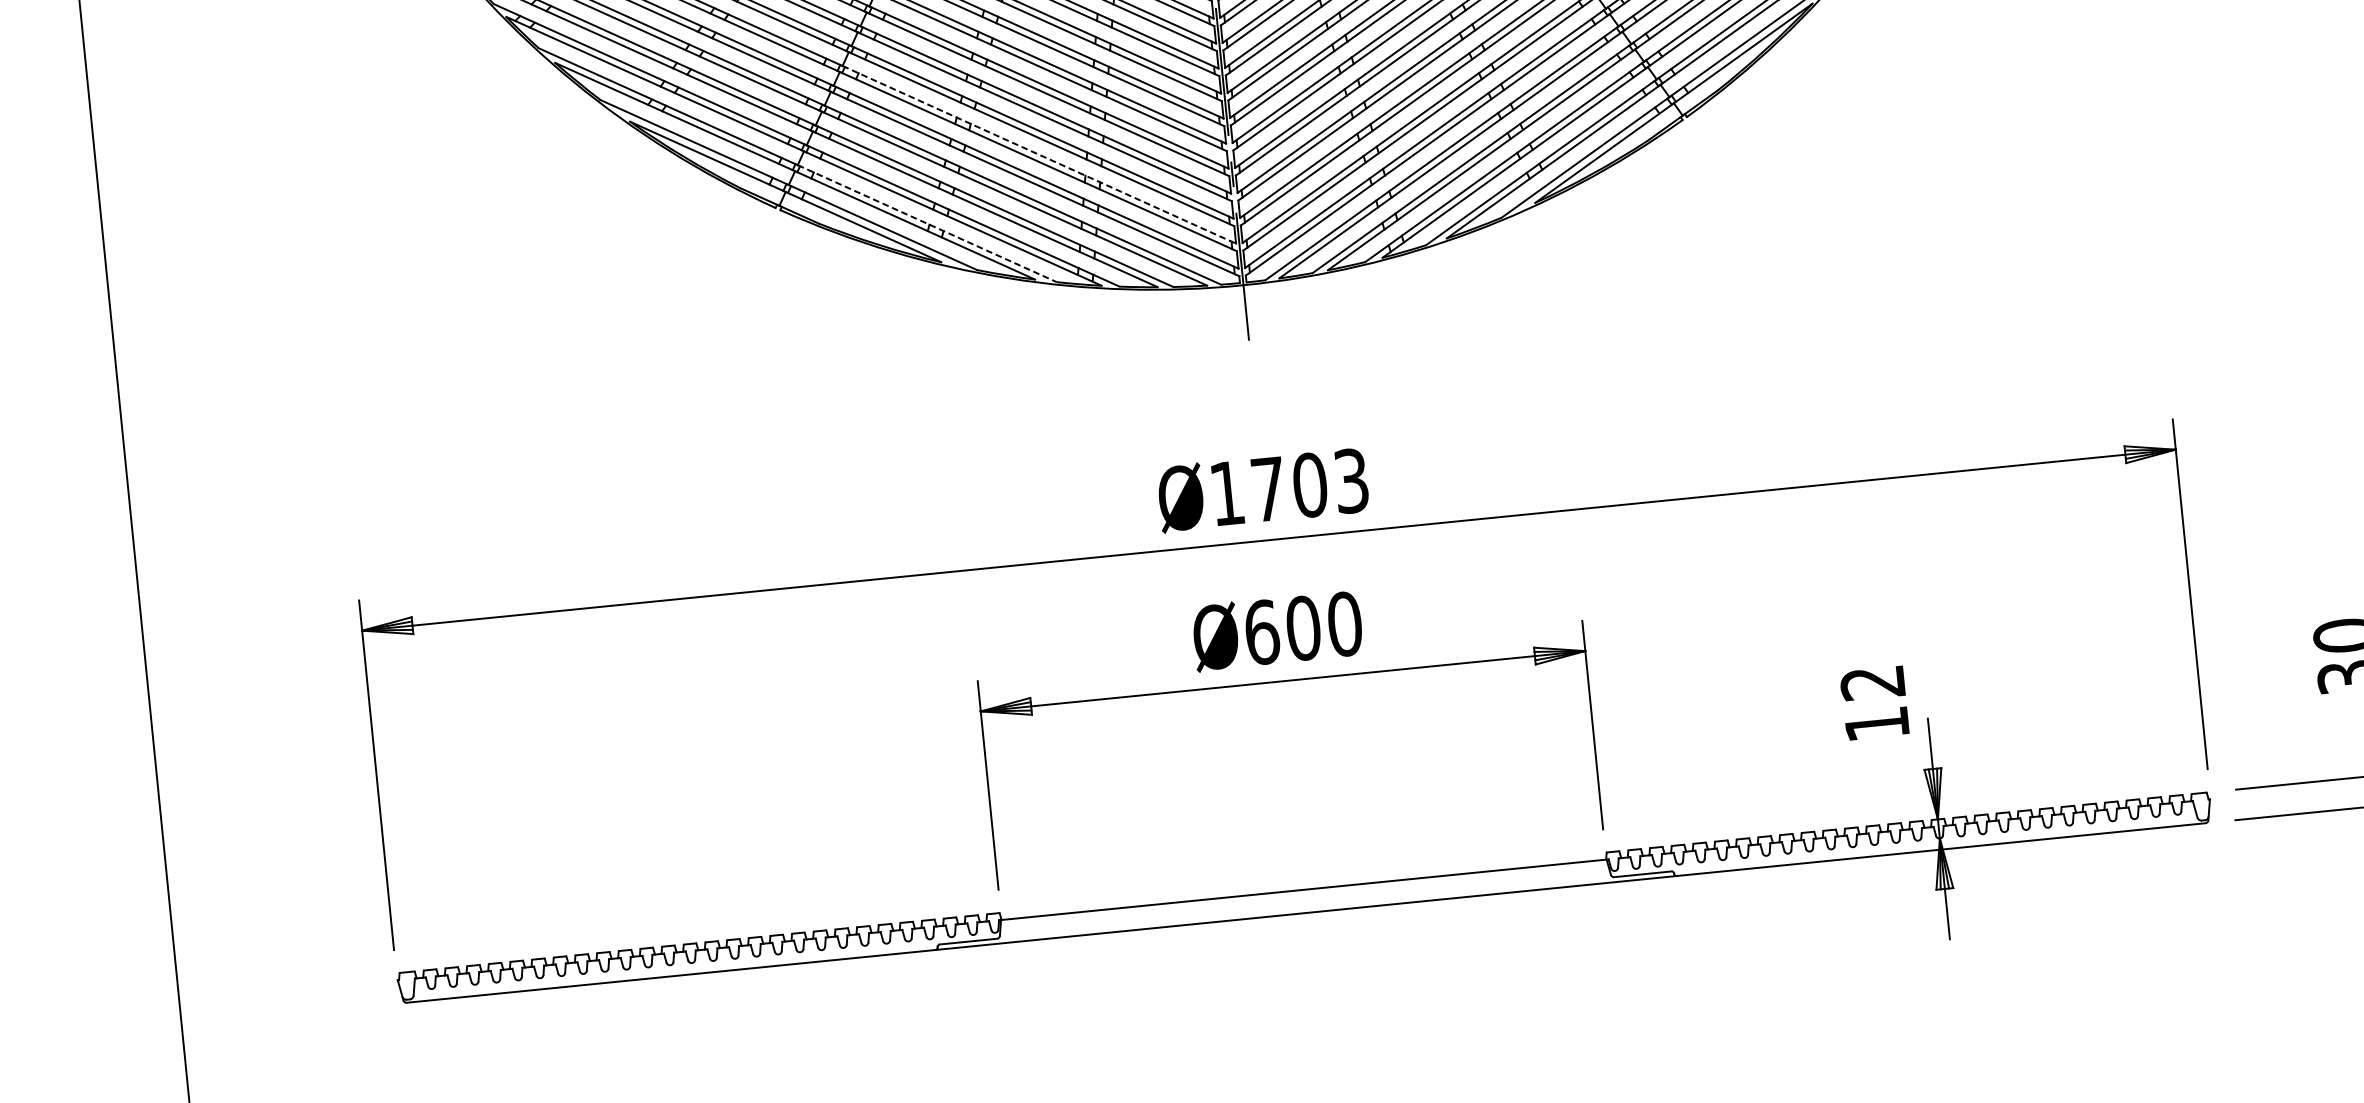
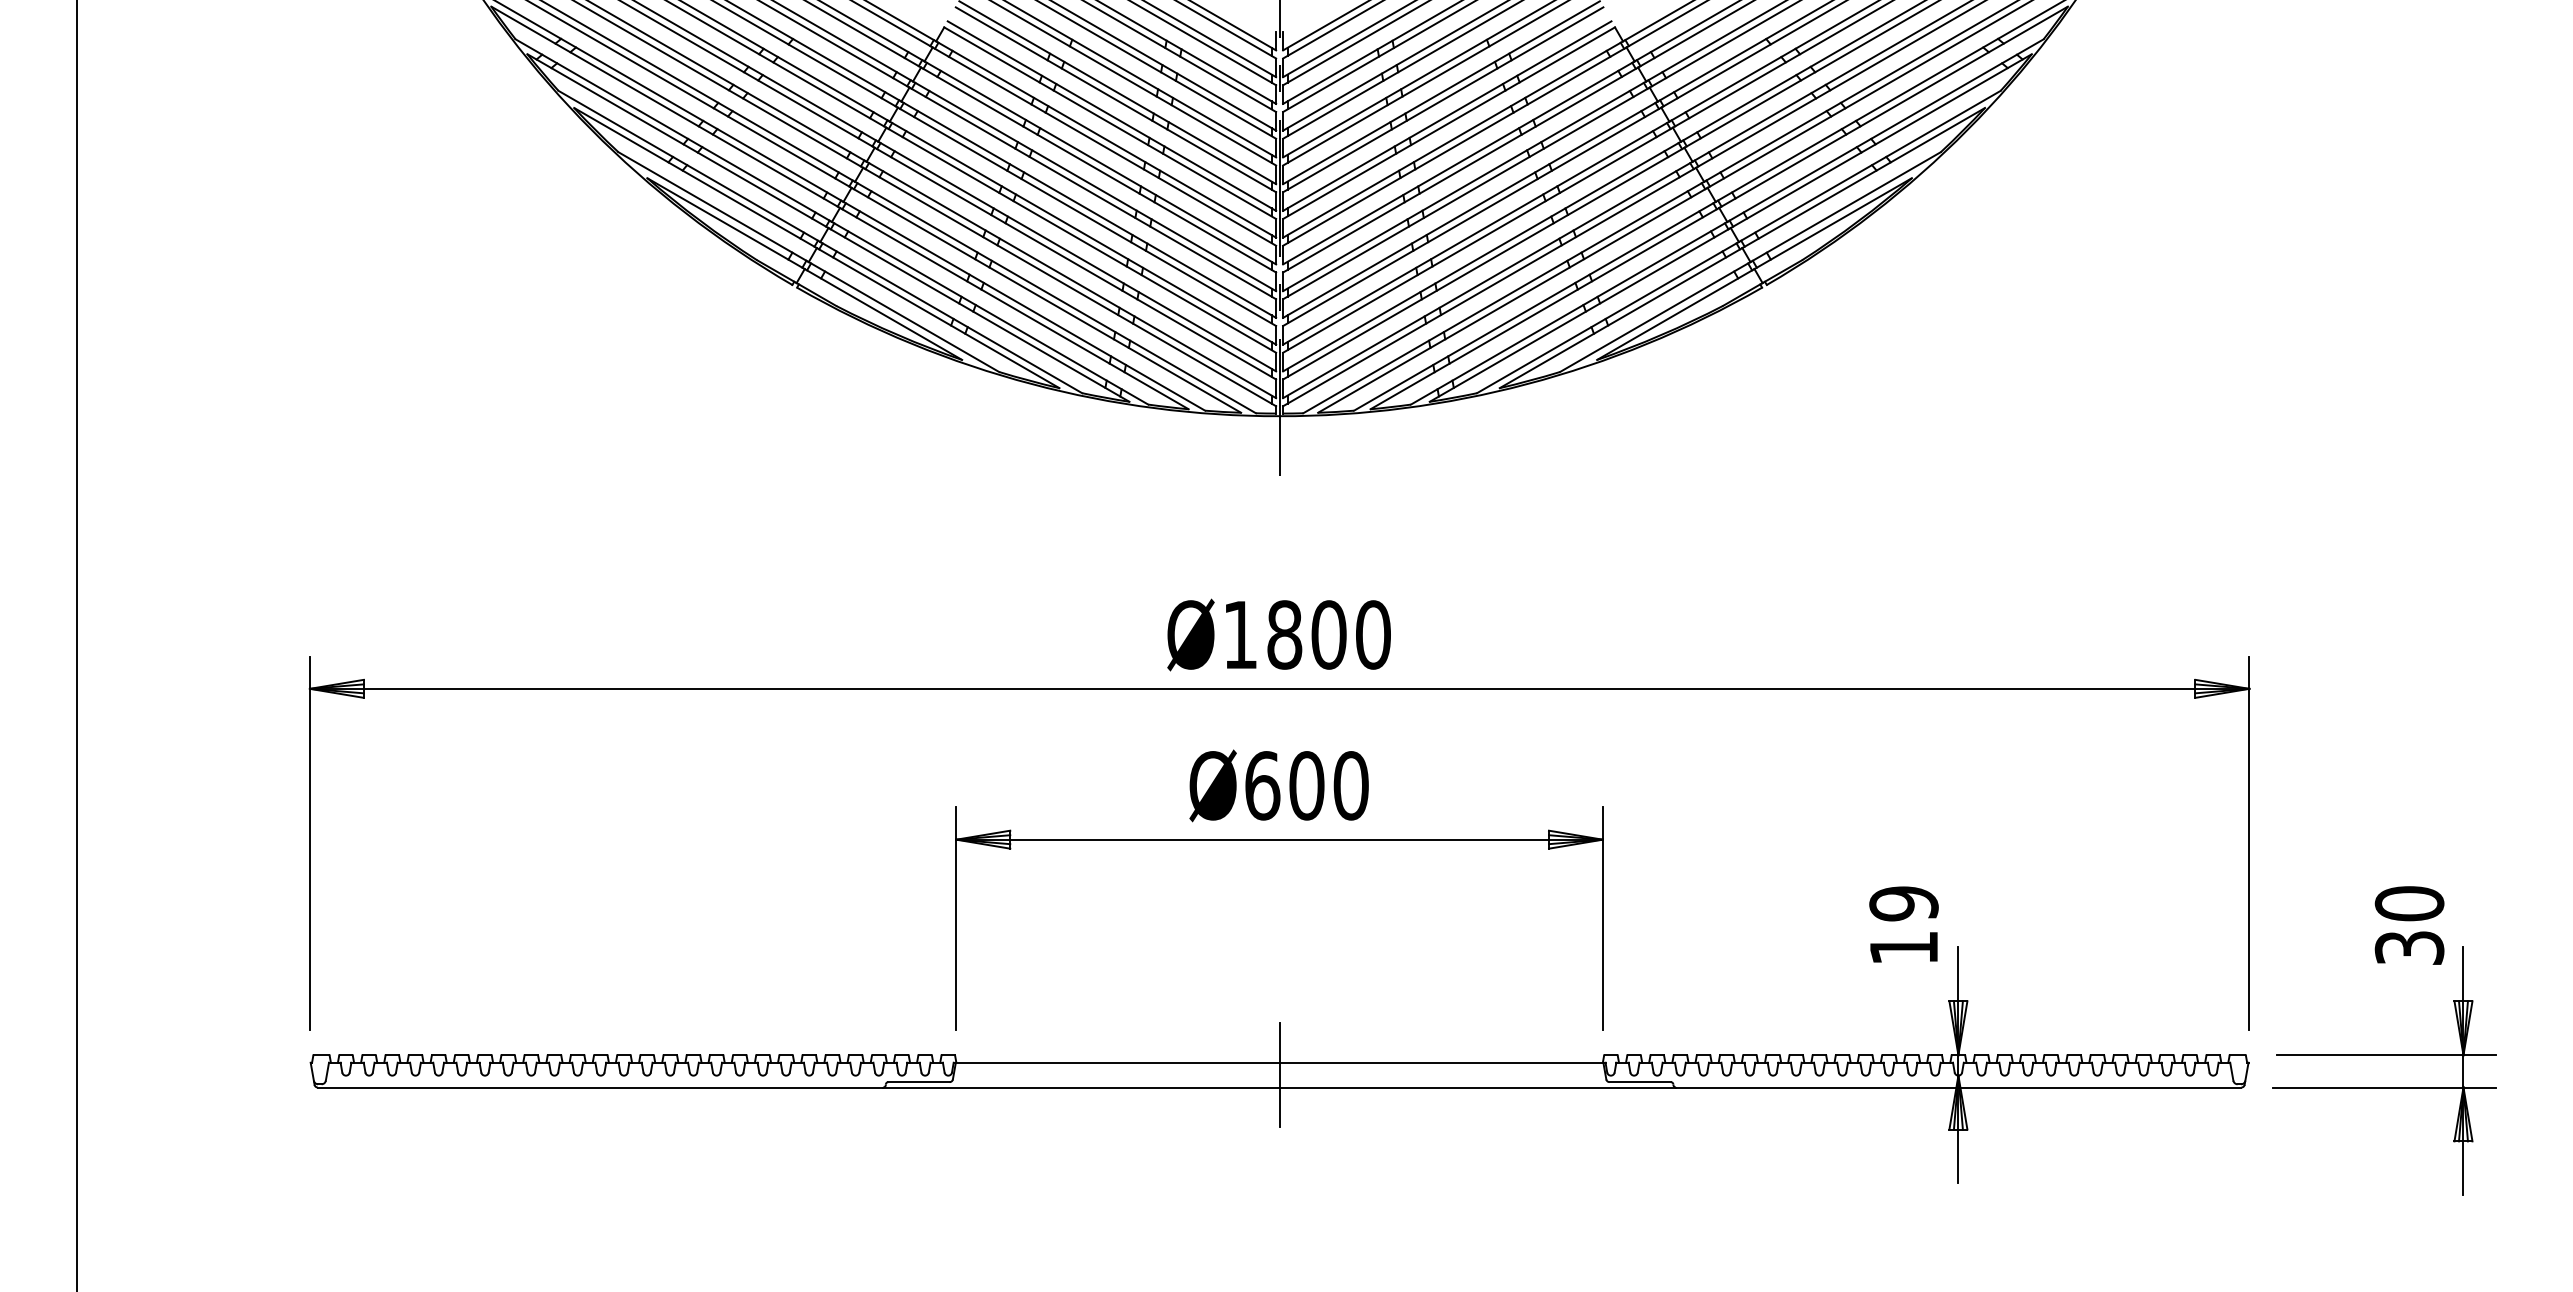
line: (1039, 154) -> (1077, 256), dashed -> solid
line: (927, 223) -> (951, 317), dashed -> solid
text: (1309, 484) -> (1328, 634), Ø1703 -> Ø1800
text: (1872, 682) -> (1903, 903), 12 -> 19
line: (1304, 900) -> (1279, 1074), added

